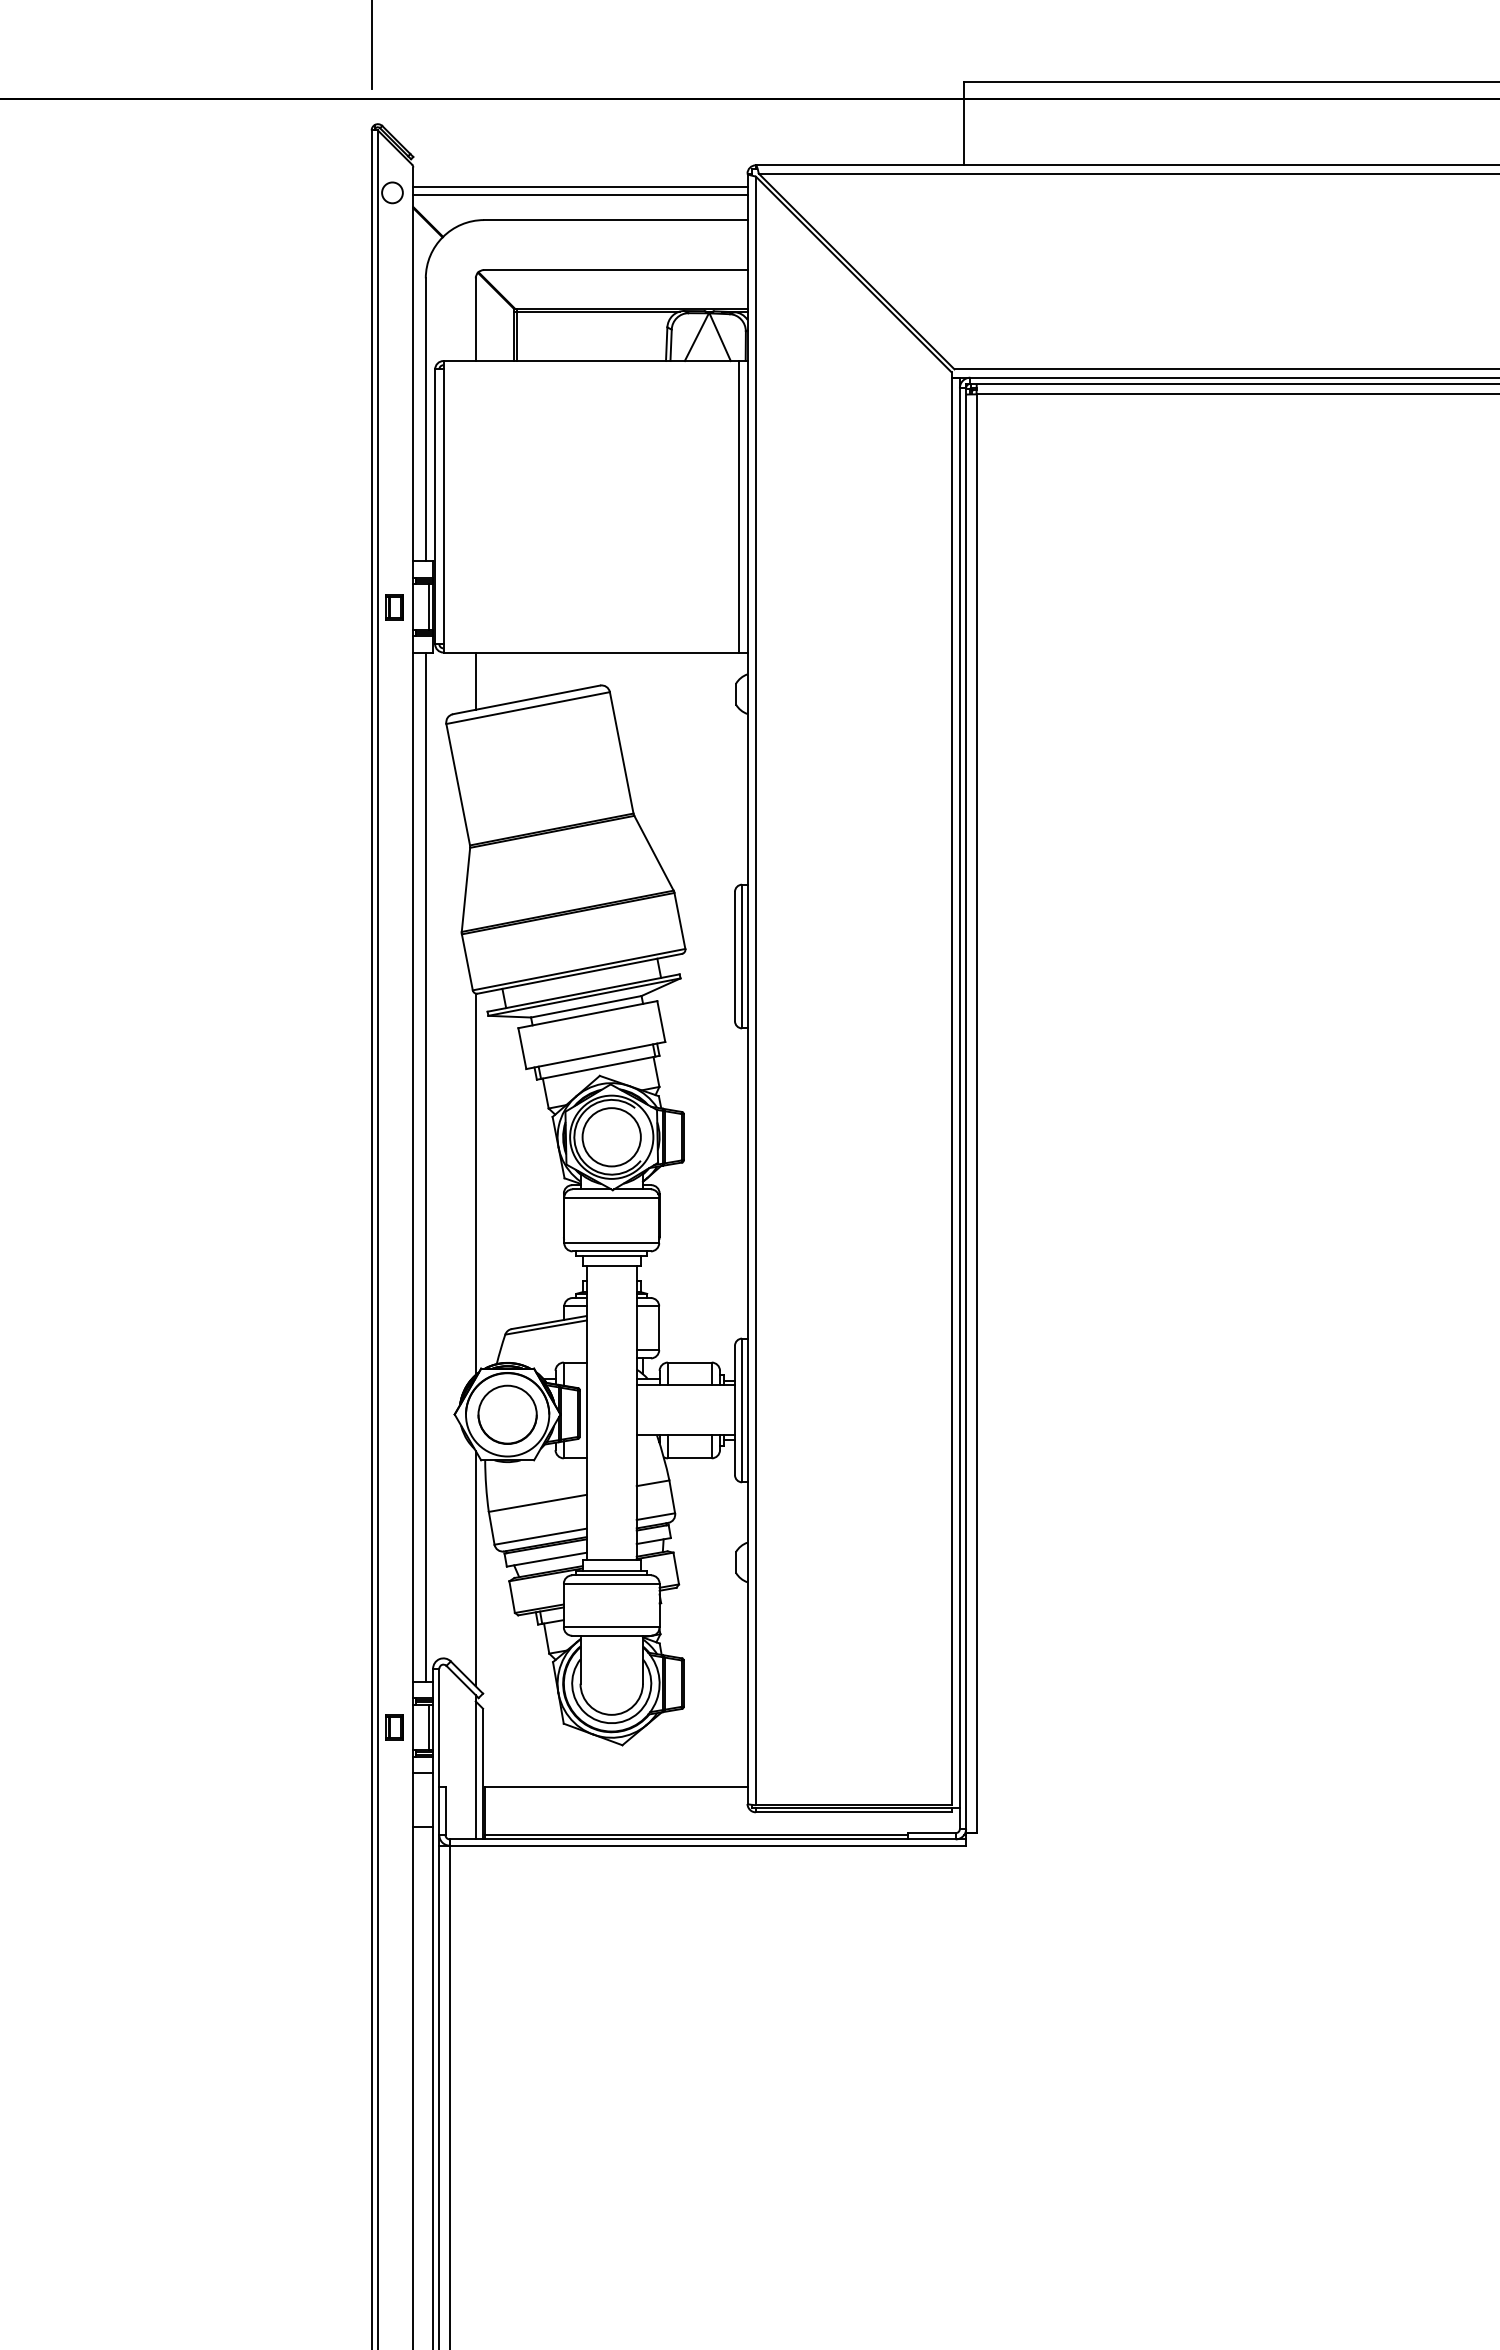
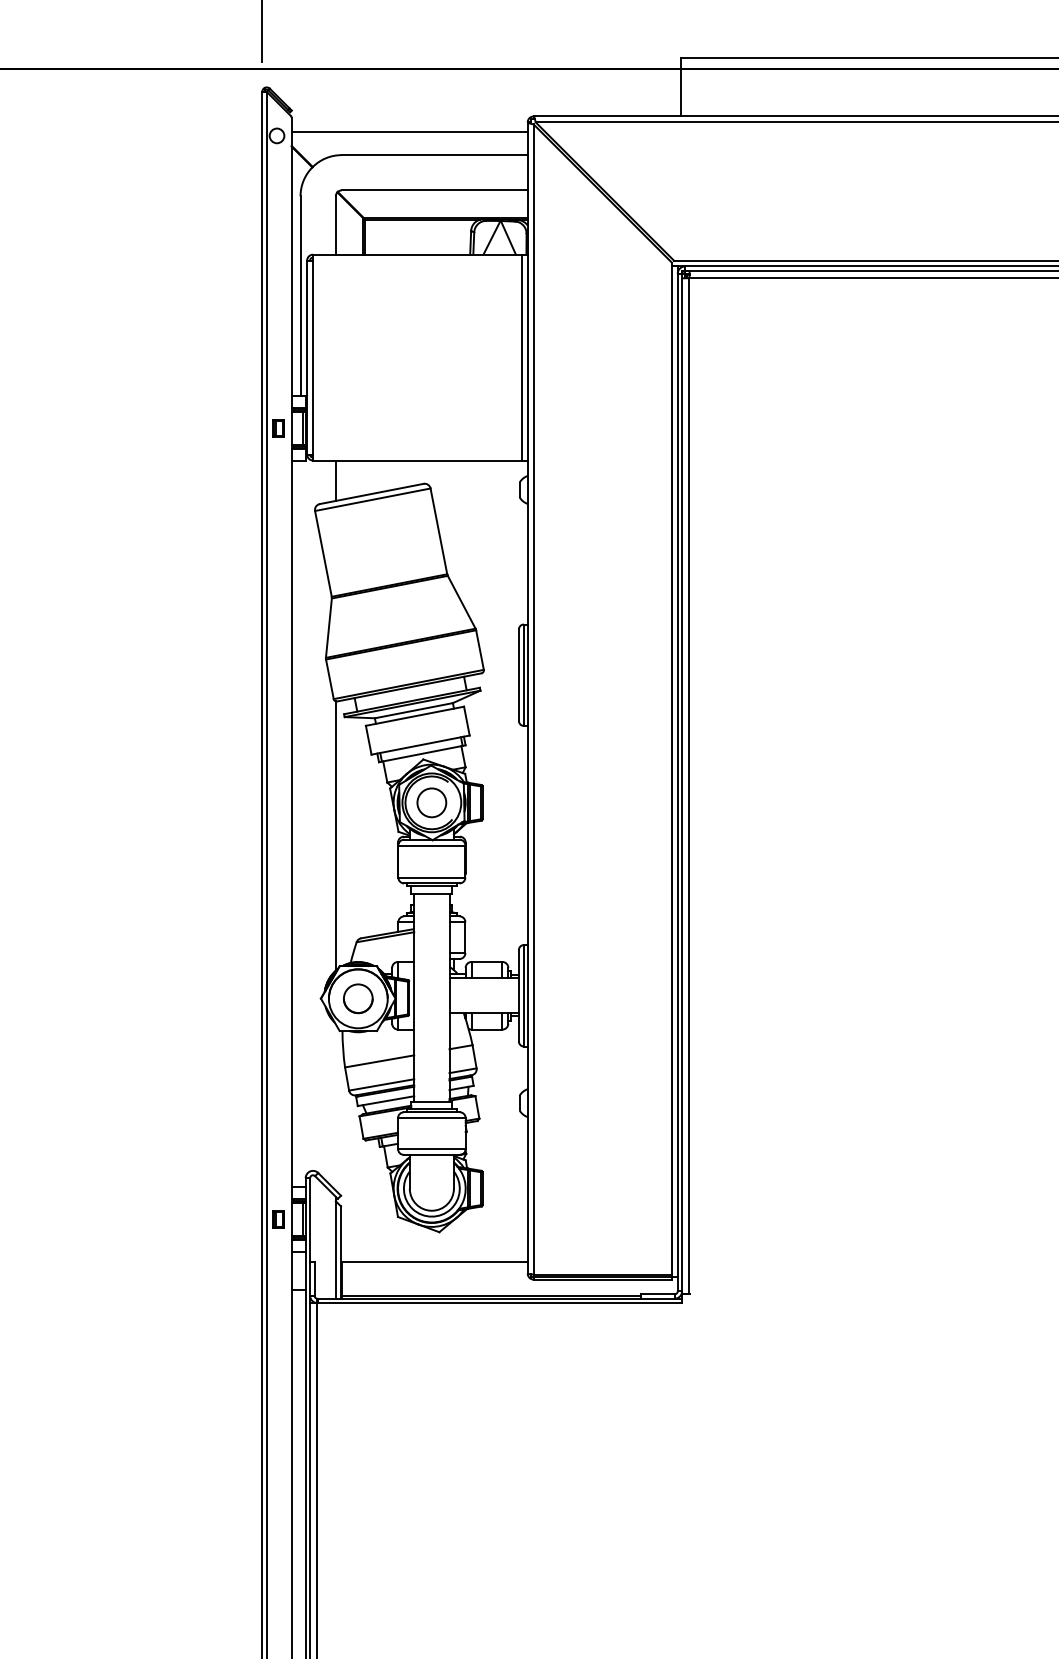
line: (580, 195) -> (409, 137), removed
circle: (611, 1137) -> (431, 803), size x0.7
line: (425, 1167) -> (300, 824), removed
part: (507, 1414) -> (358, 998), size x0.7
line: (475, 1568) -> (335, 1107), removed

